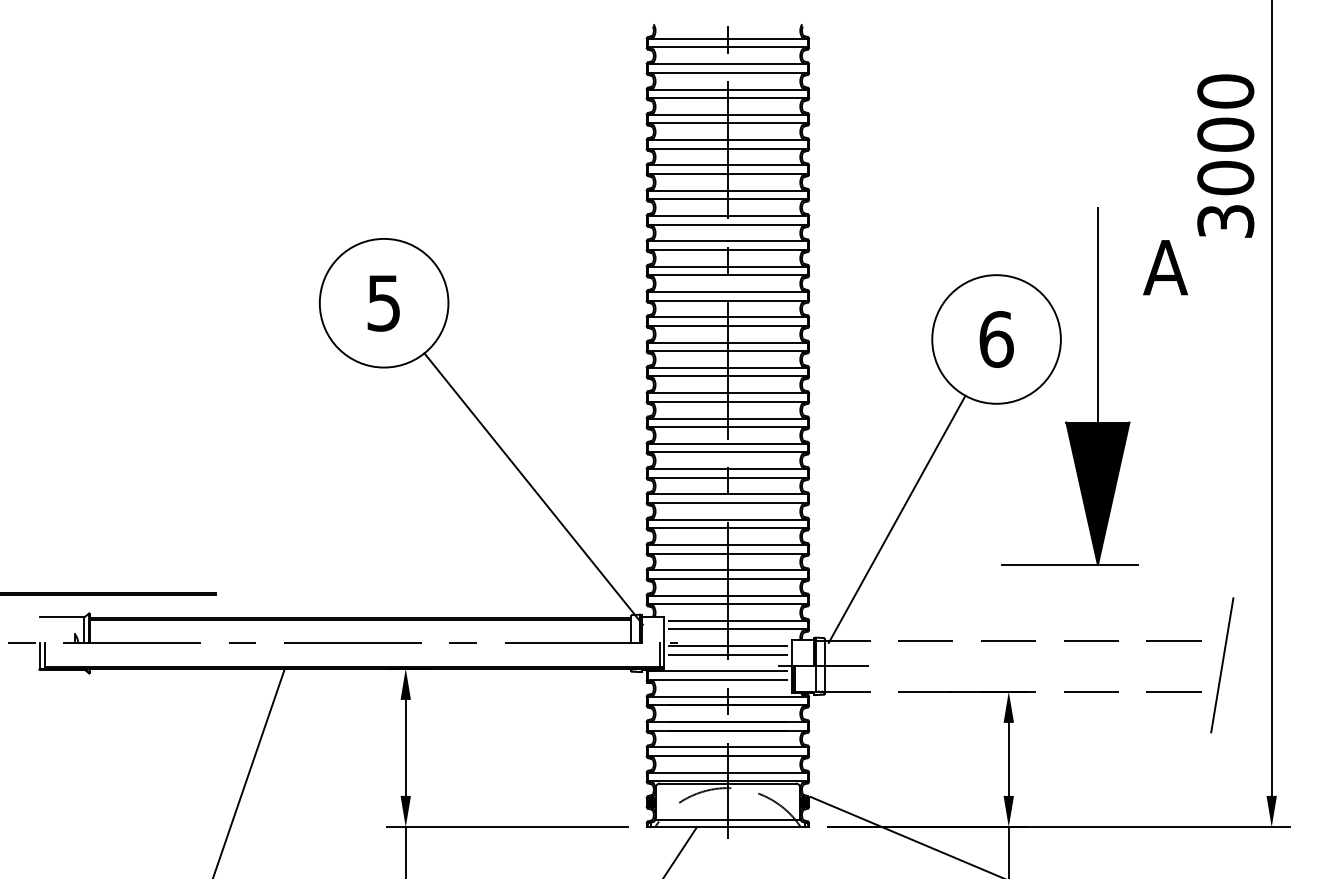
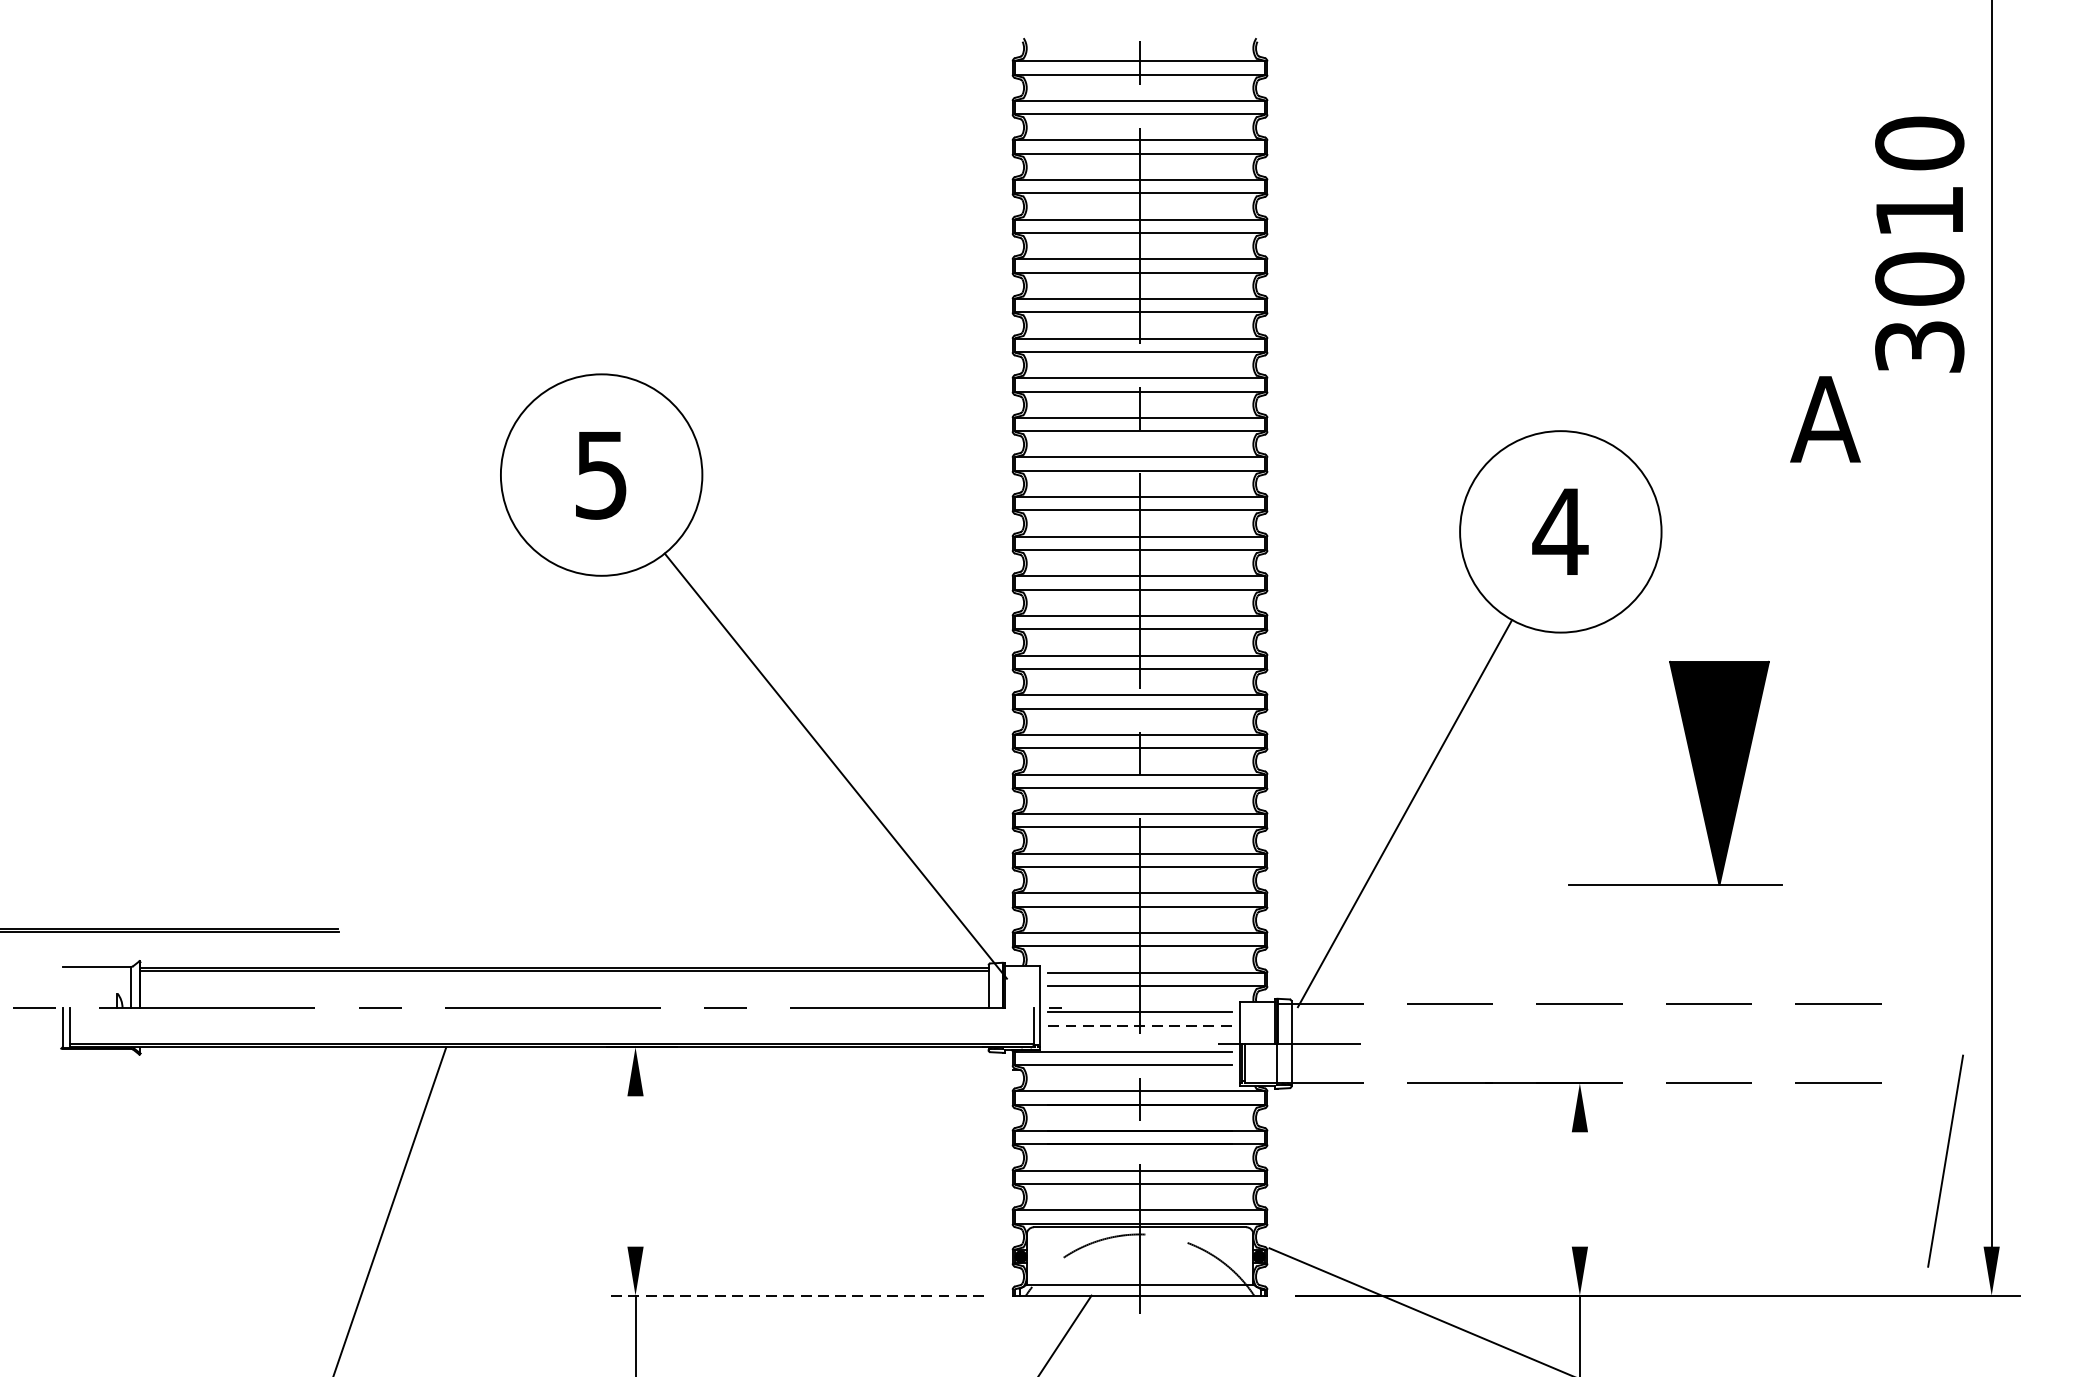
text: (1225, 134) -> (1919, 210), 3000 -> 3010
line: (1097, 314) -> (1718, 492), removed
text: (996, 339) -> (1560, 531), 6 -> 4
line: (727, 654) -> (1139, 1025), solid -> dashed
line: (1222, 665) -> (1945, 1161), moved
line: (405, 747) -> (635, 1170), removed
line: (1008, 758) -> (1579, 1188), removed
line: (507, 827) -> (794, 1296), solid -> dashed

